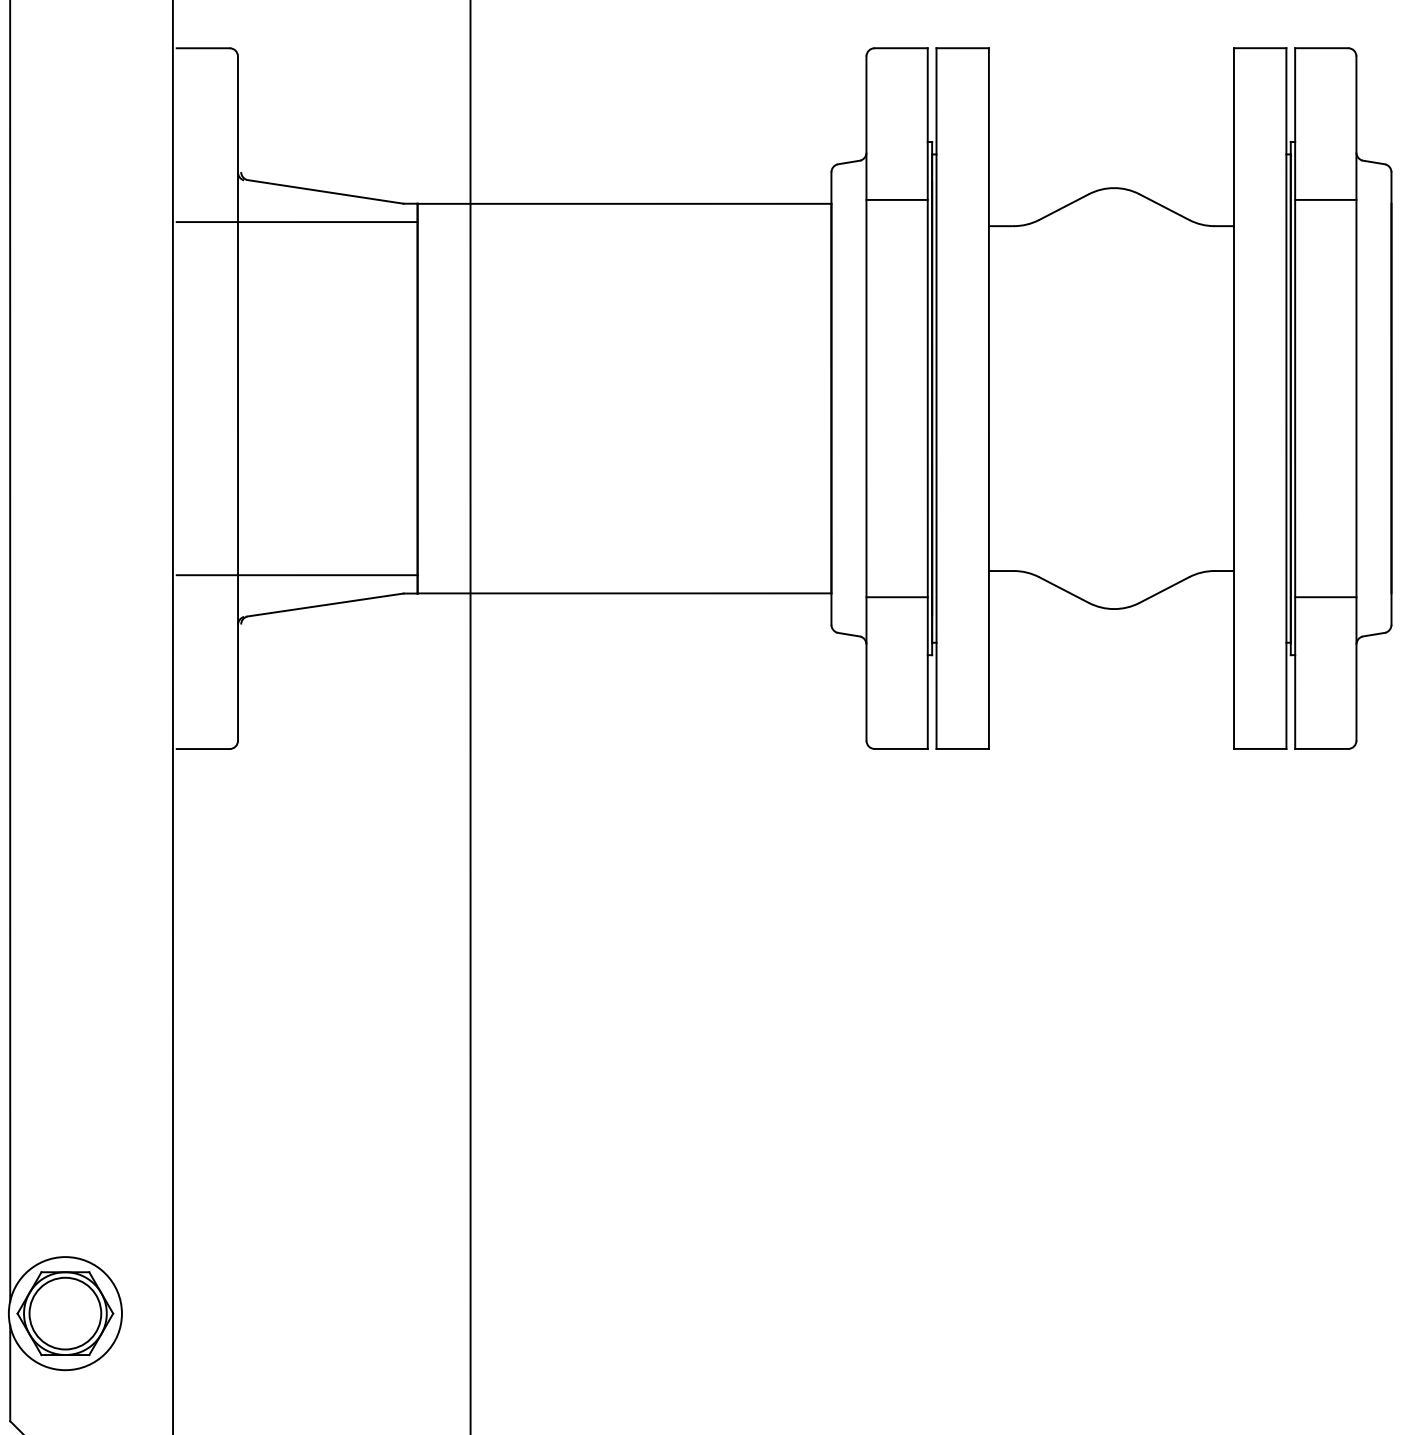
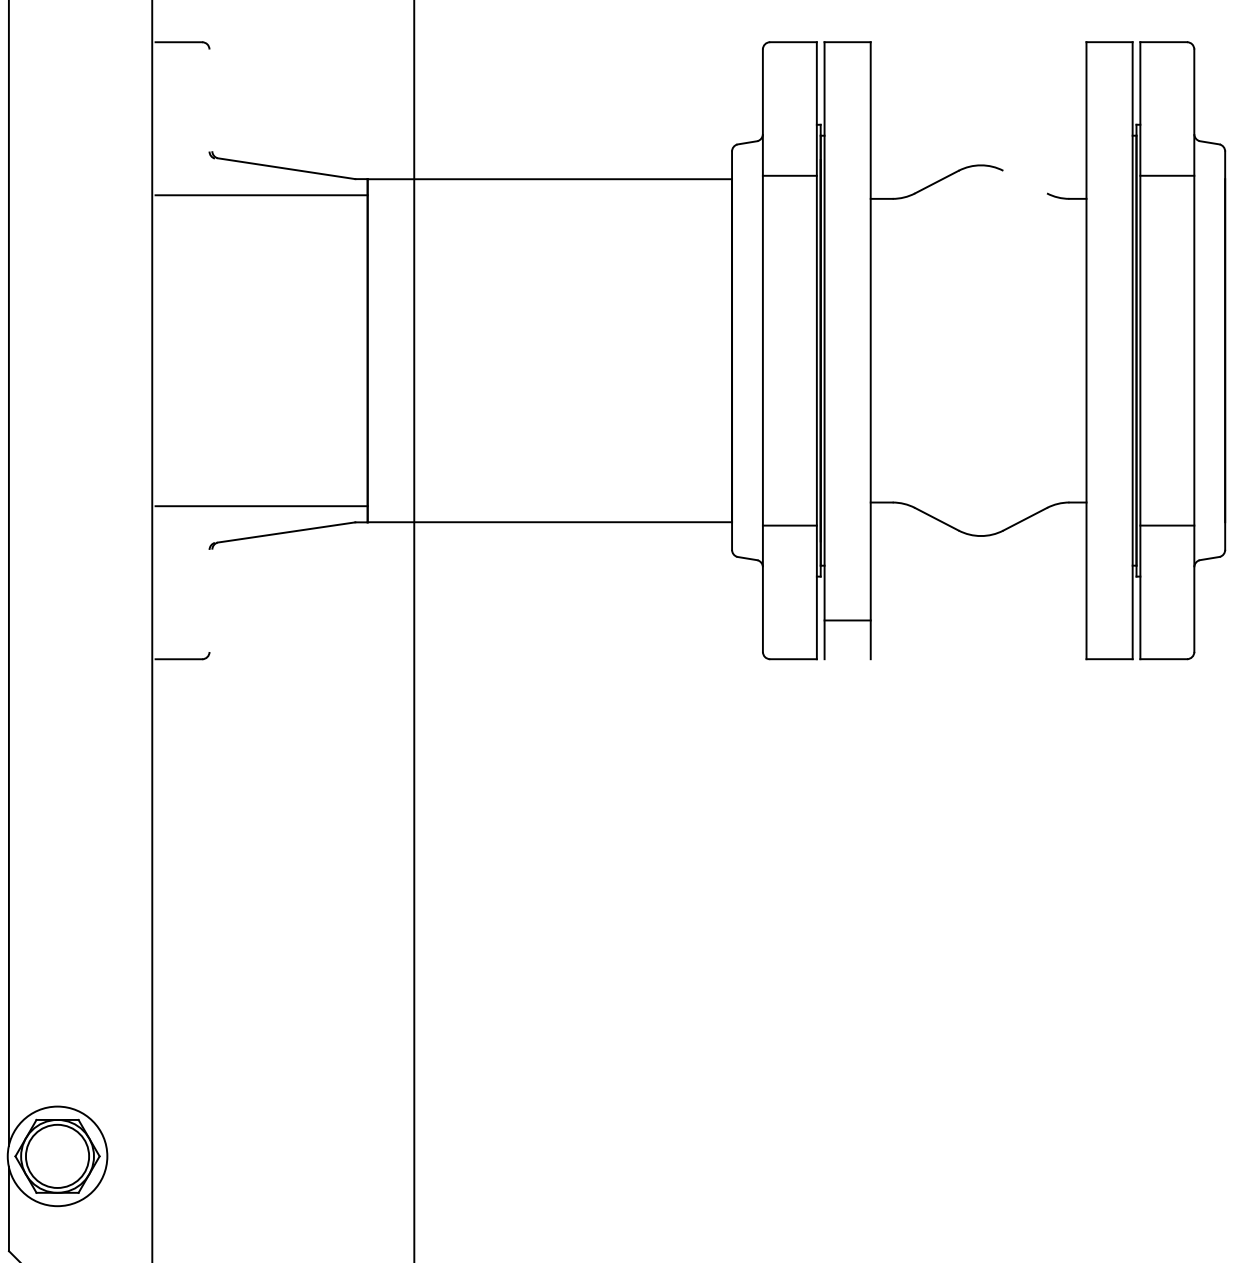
line: (1164, 206) -> (1025, 181), removed
line: (237, 398) -> (209, 350), removed
line: (962, 748) -> (847, 620), moved

